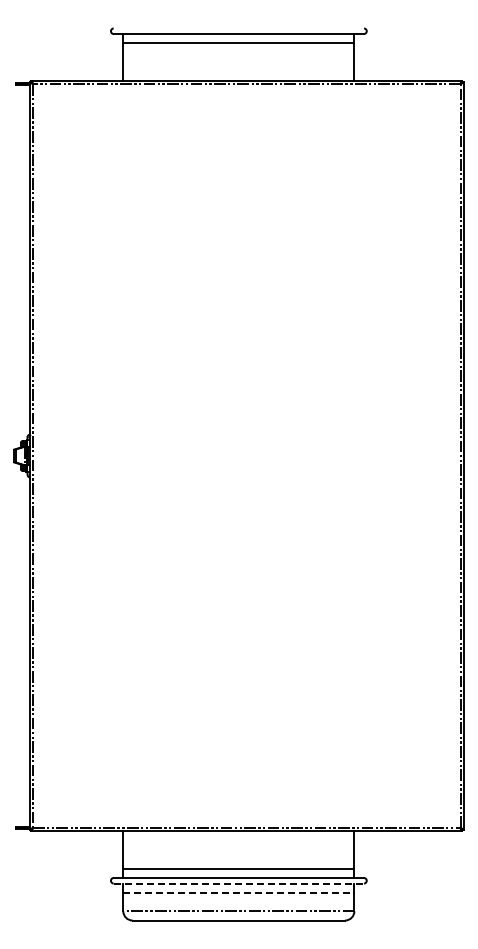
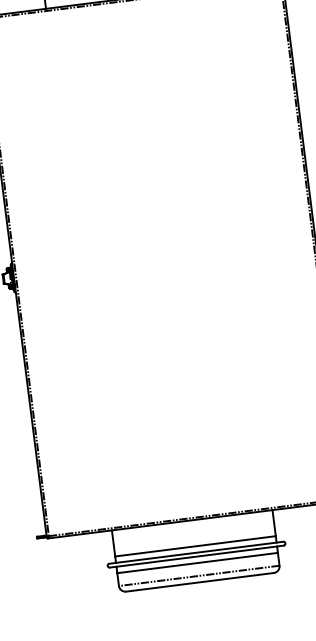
line: (239, 883) -> (197, 556), dashed -> solid
line: (238, 892) -> (197, 562), dashed -> solid

